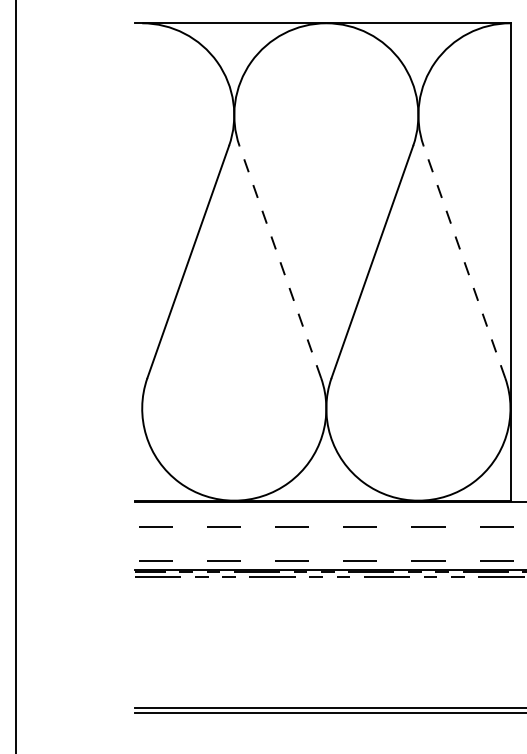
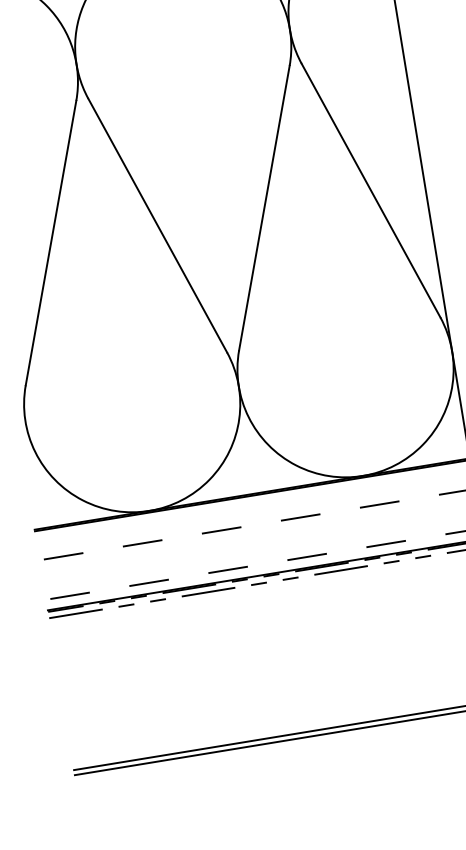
line: (280, 261) -> (157, 225), dashed -> solid
line: (464, 261) -> (371, 190), dashed -> solid

